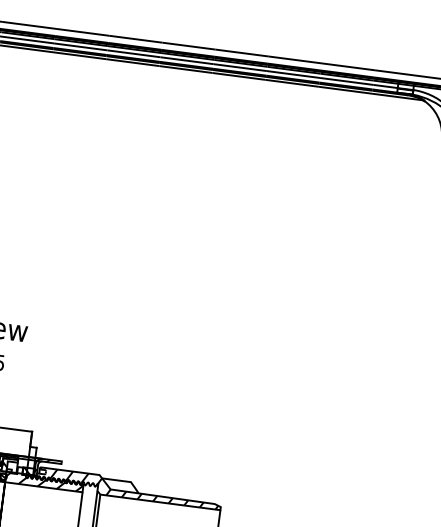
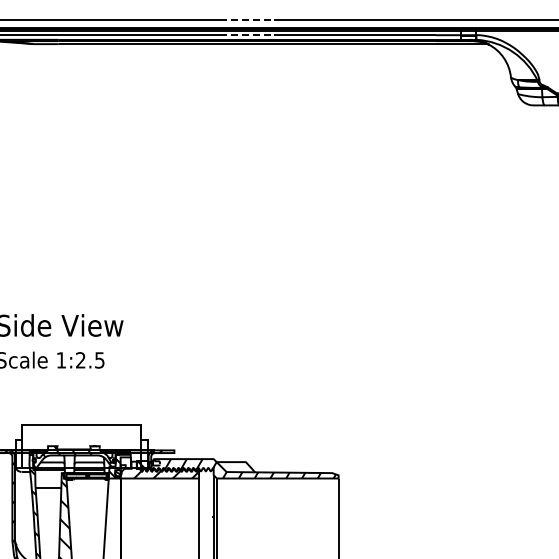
line: (189, 46) -> (247, 20), solid -> dashed
line: (187, 61) -> (247, 35), solid -> dashed

